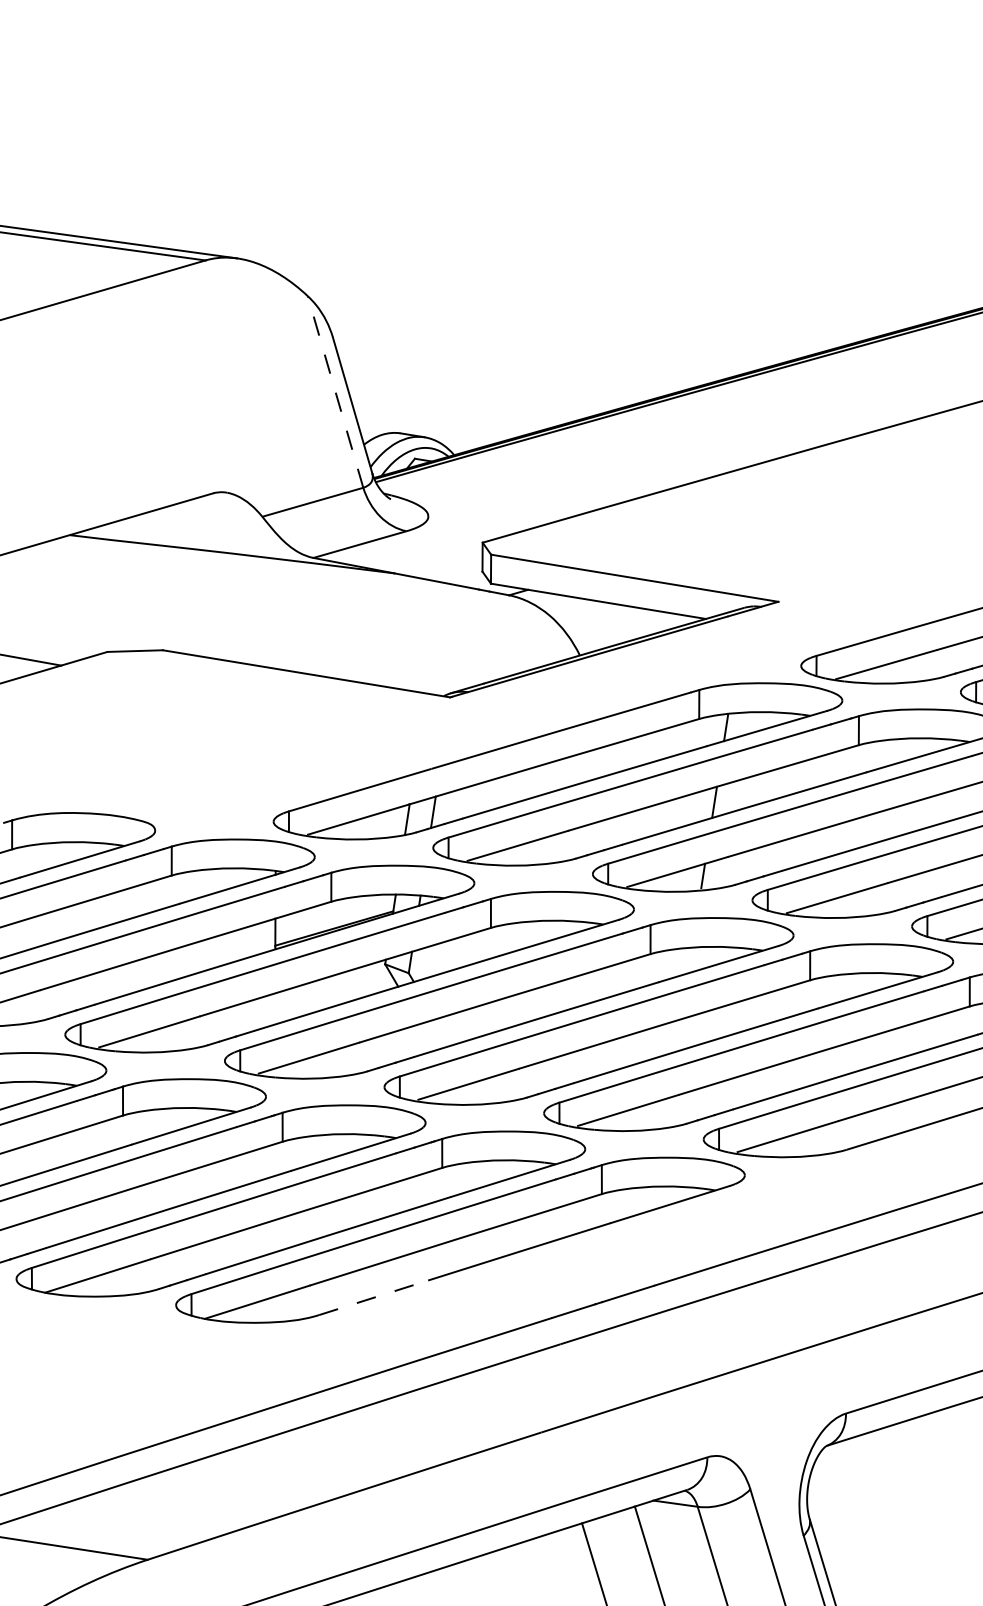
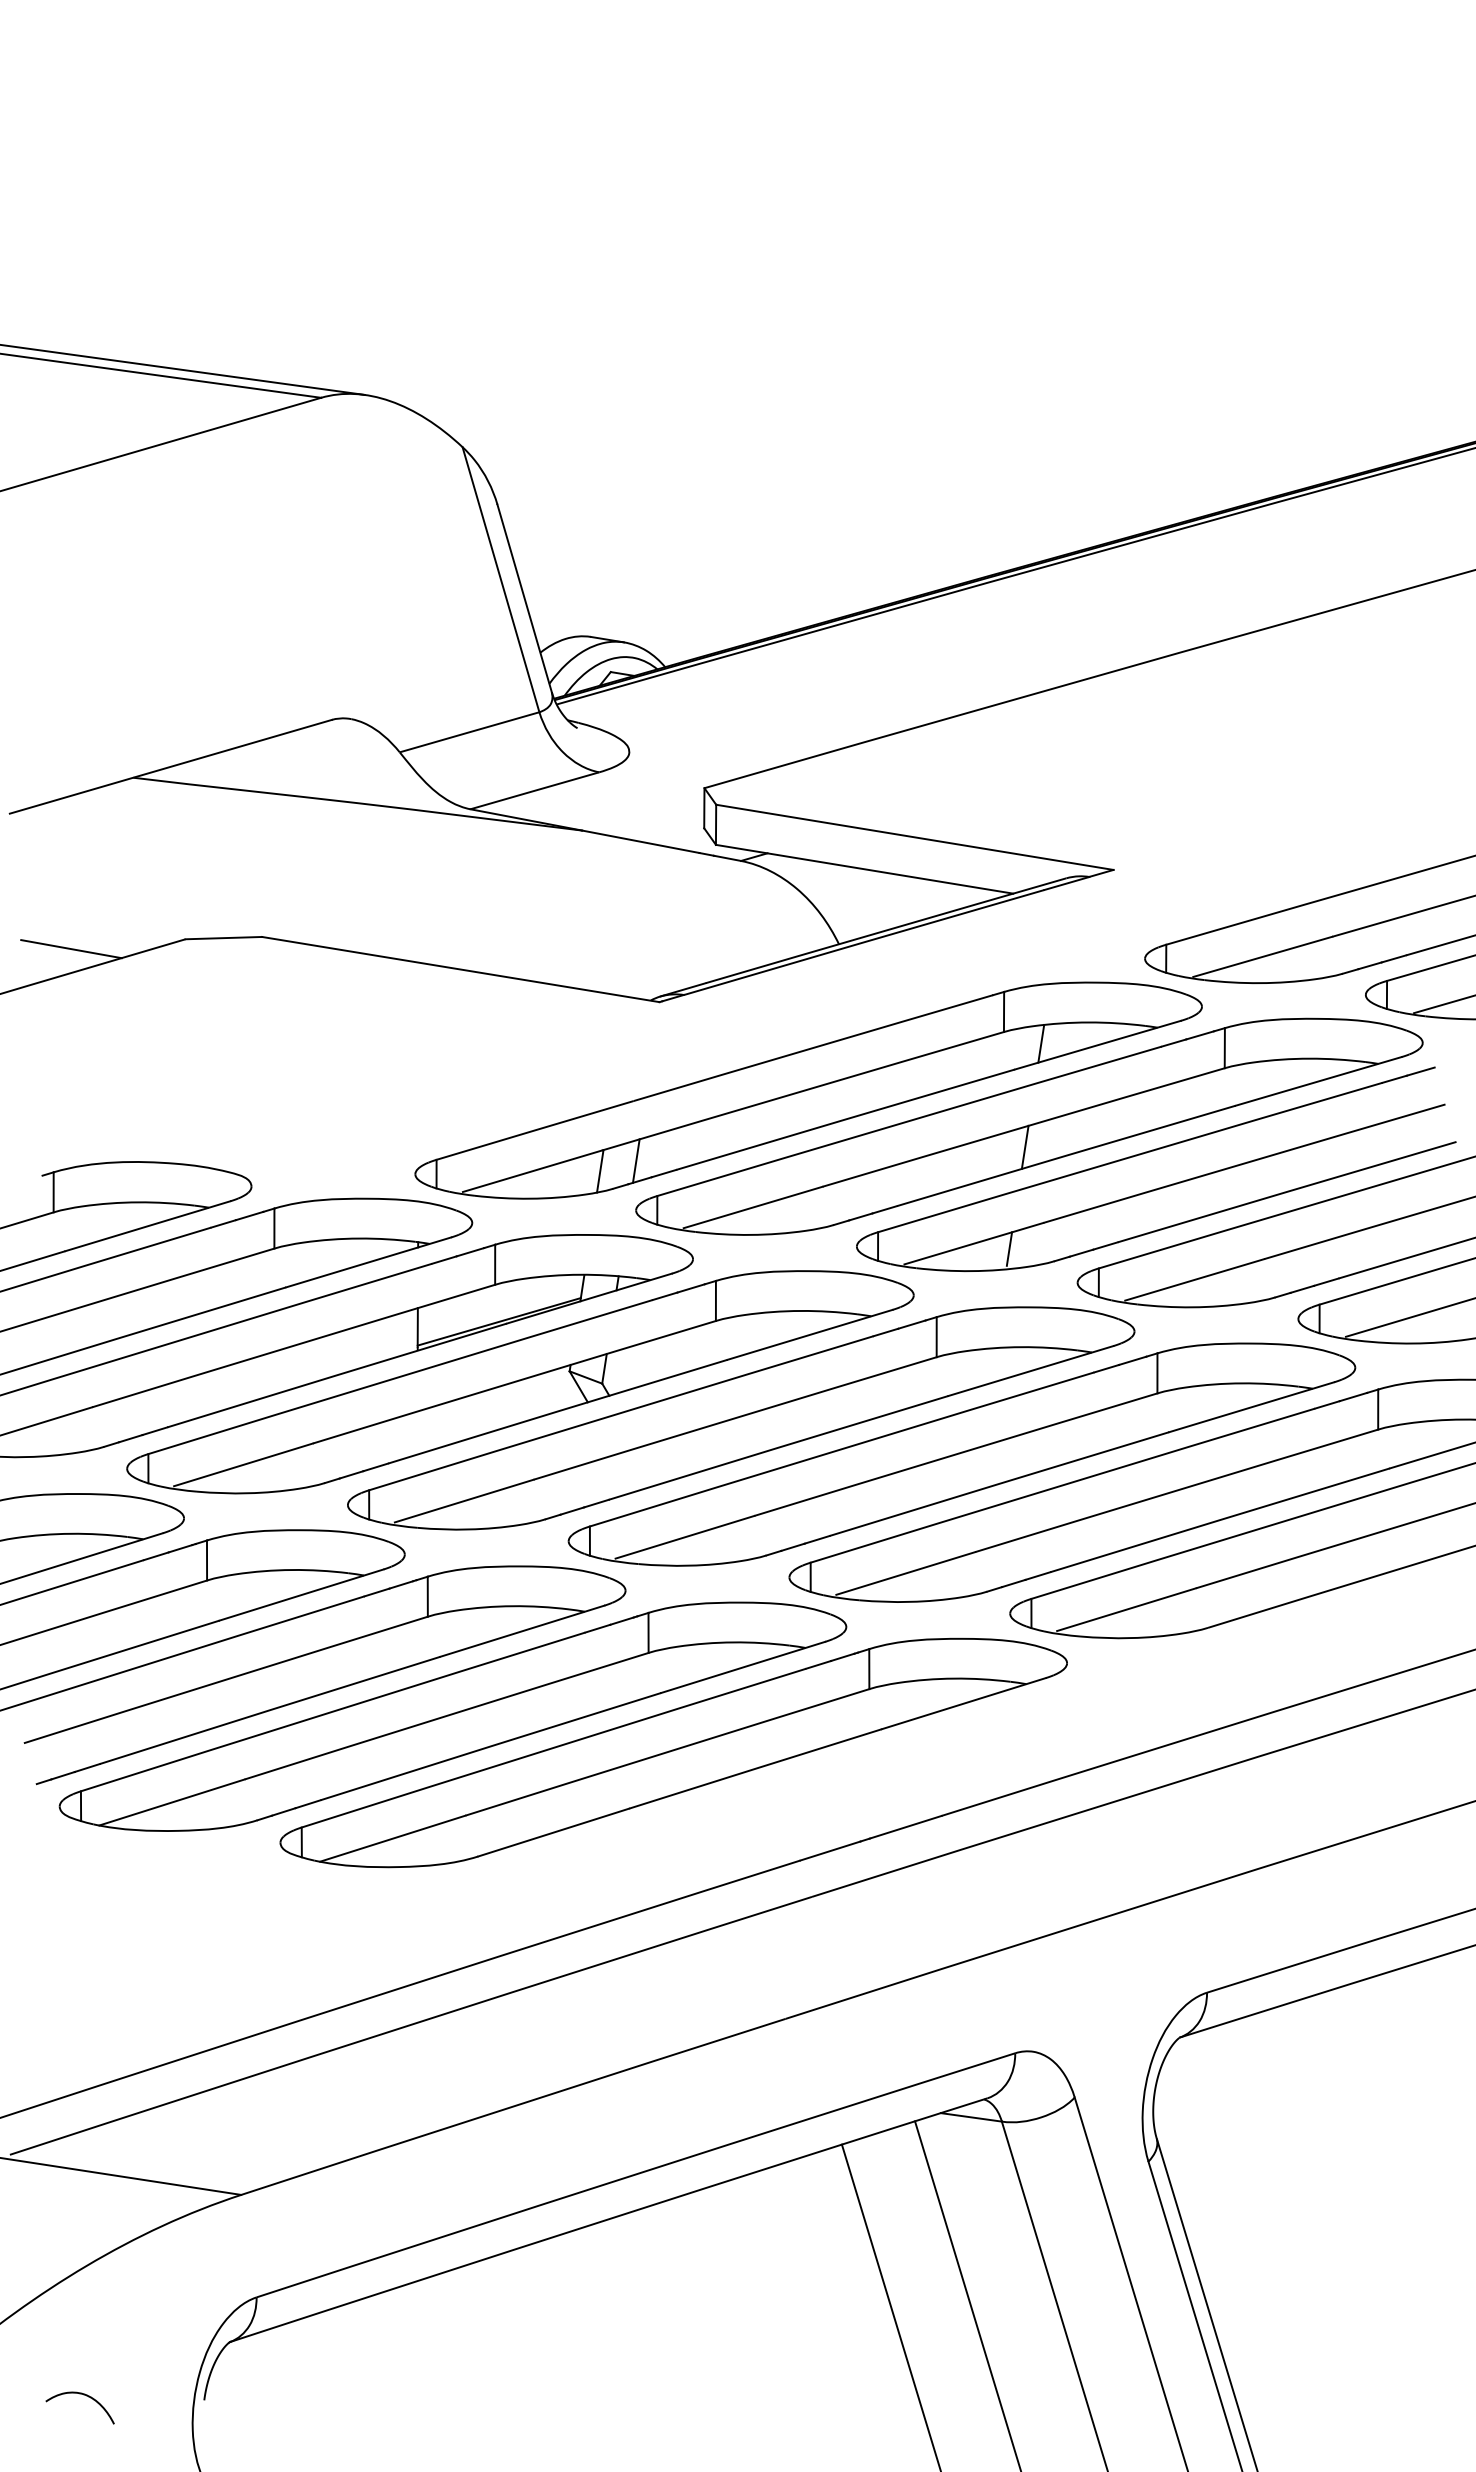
line: (335, 391) -> (501, 579), dashed -> solid
line: (374, 1297) -> (554, 1832), dashed -> solid

